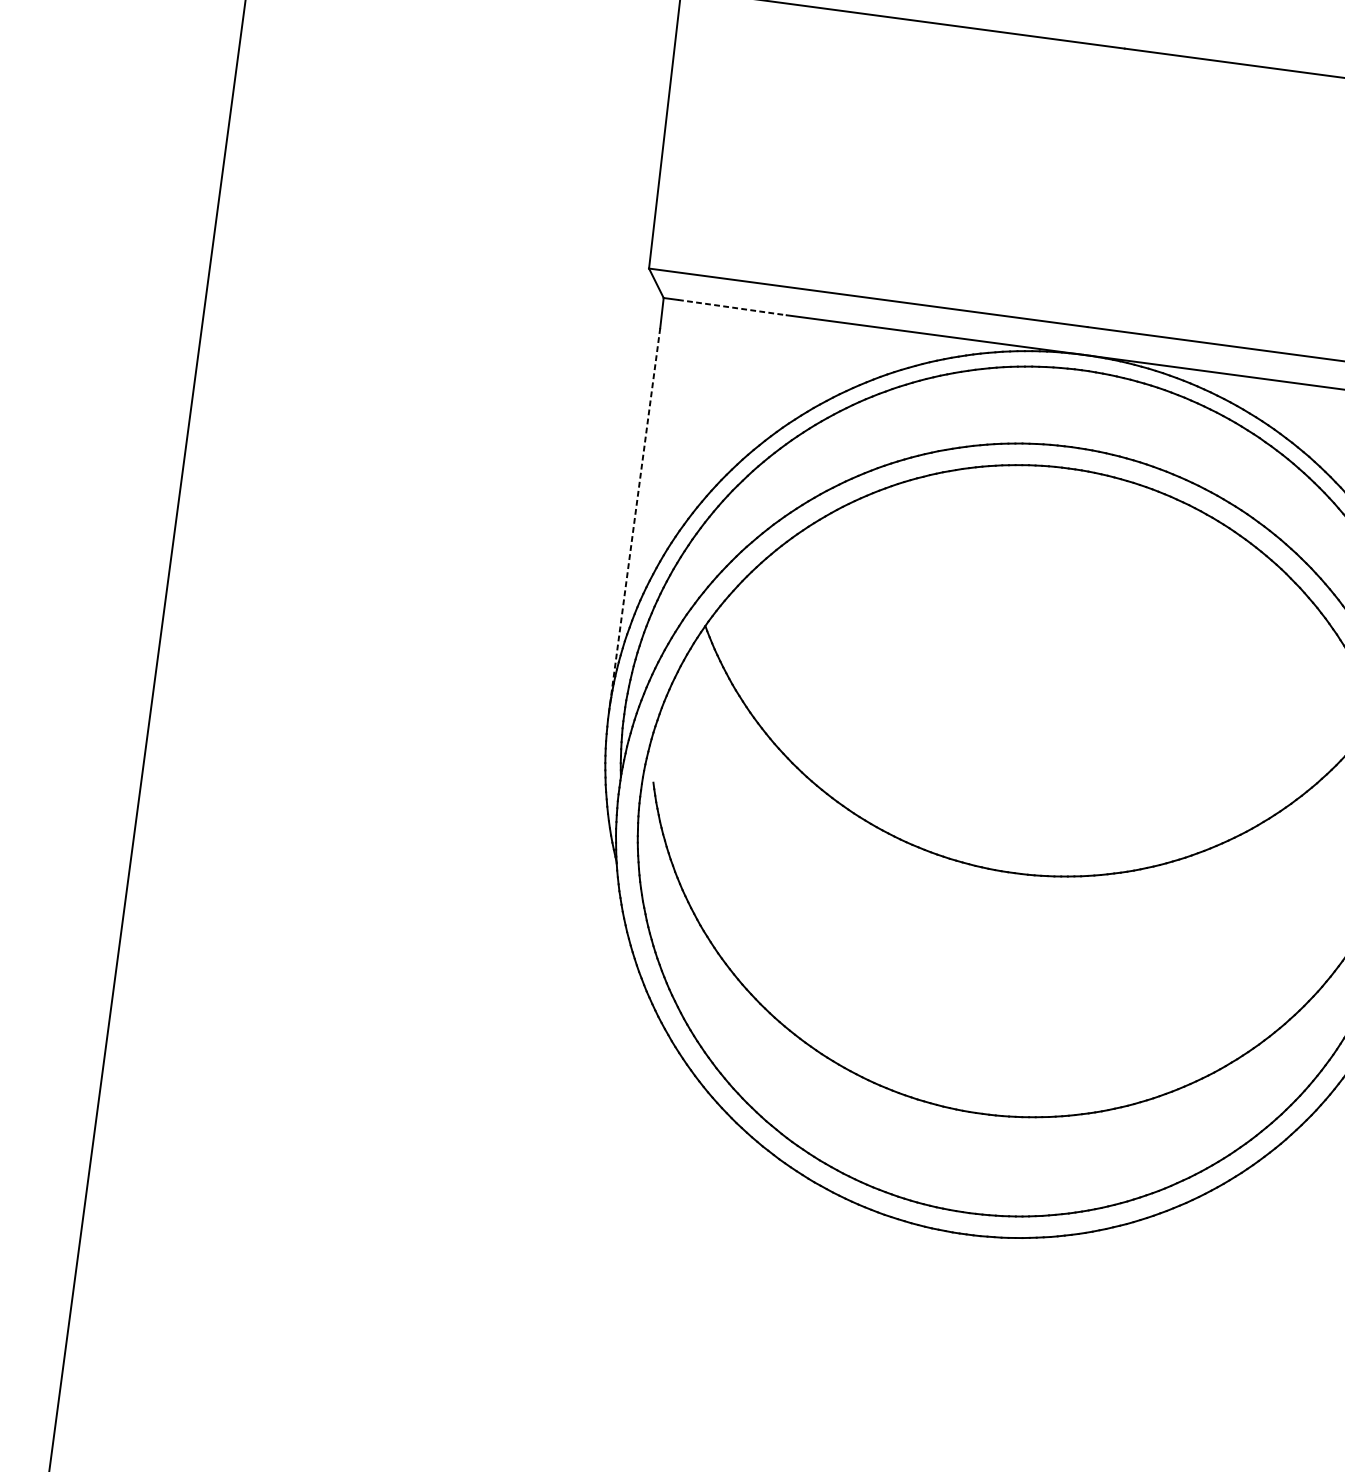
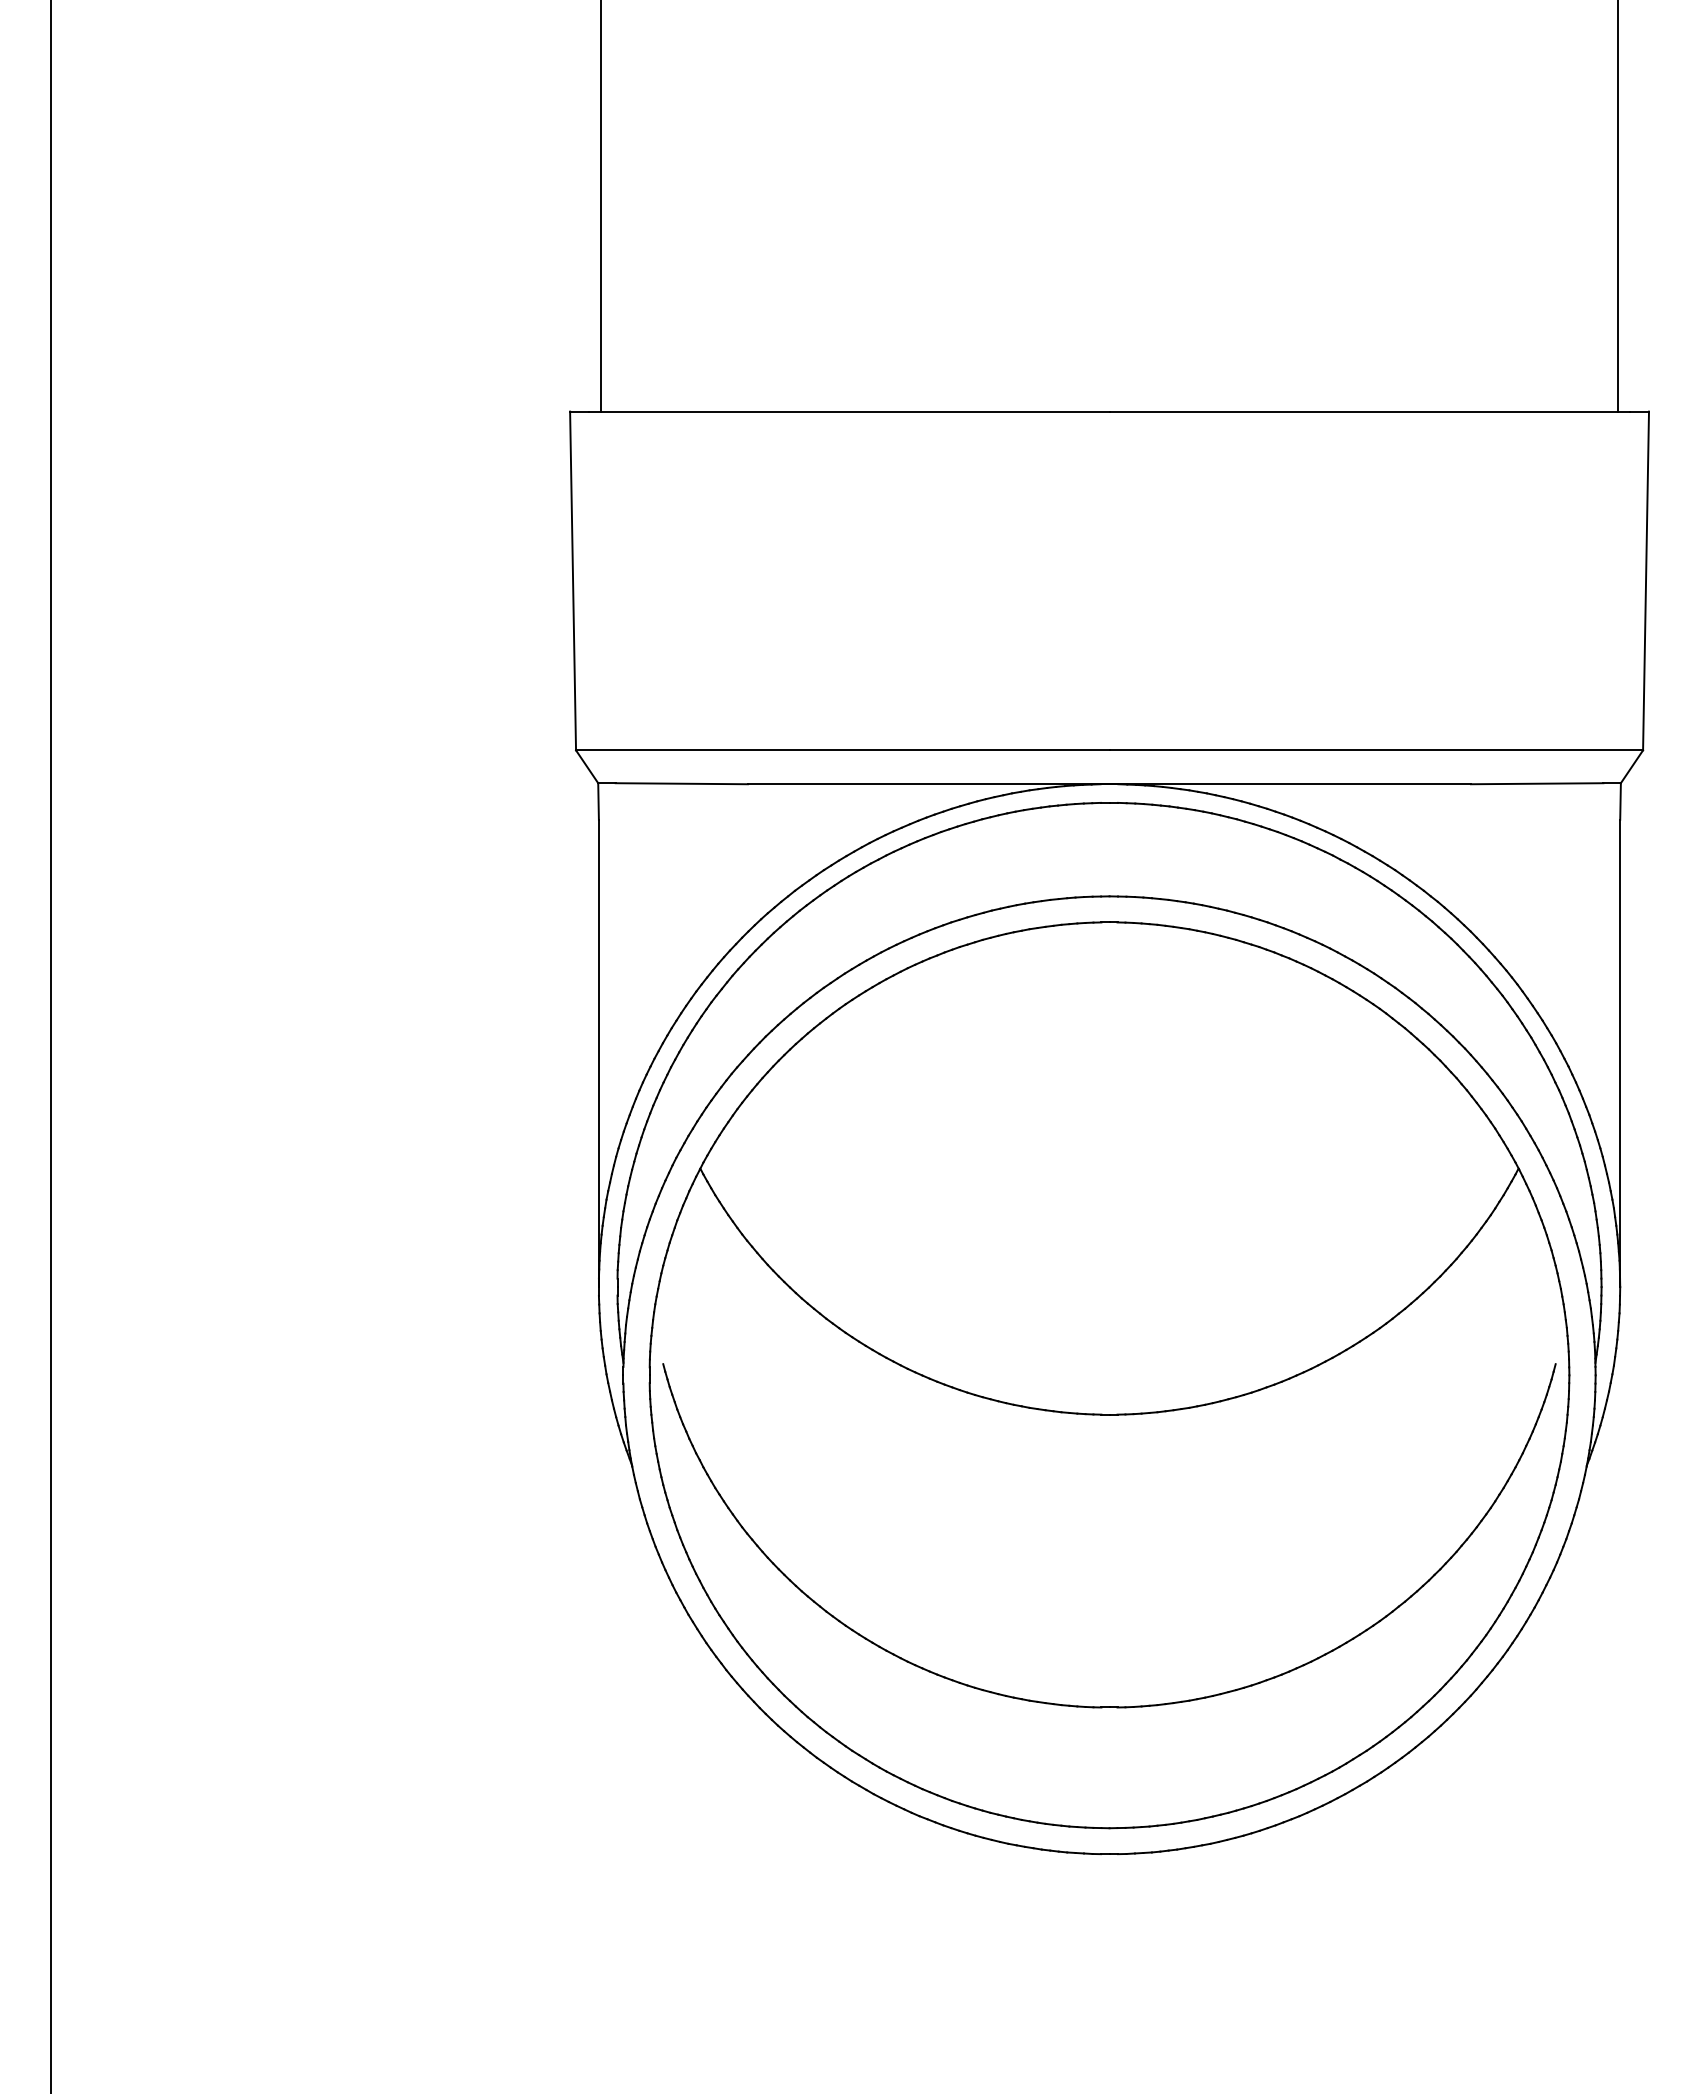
line: (732, 307) -> (682, 783), dashed -> solid
line: (634, 520) -> (598, 1053), dashed -> solid

